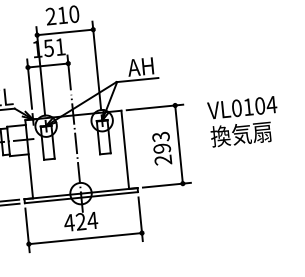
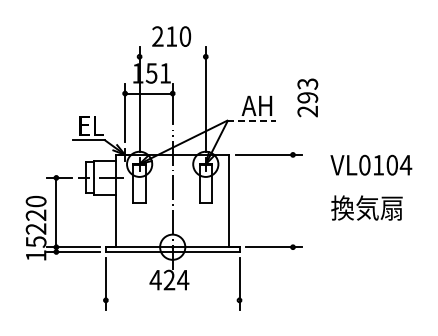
line: (65, 32) -> (172, 56), removed
line: (137, 79) -> (251, 120), solid -> dashed
text: (240, 133) -> (366, 207), moved
line: (178, 144) -> (292, 200), removed
text: (161, 148) -> (307, 97), moved
line: (85, 238) -> (172, 300), removed

